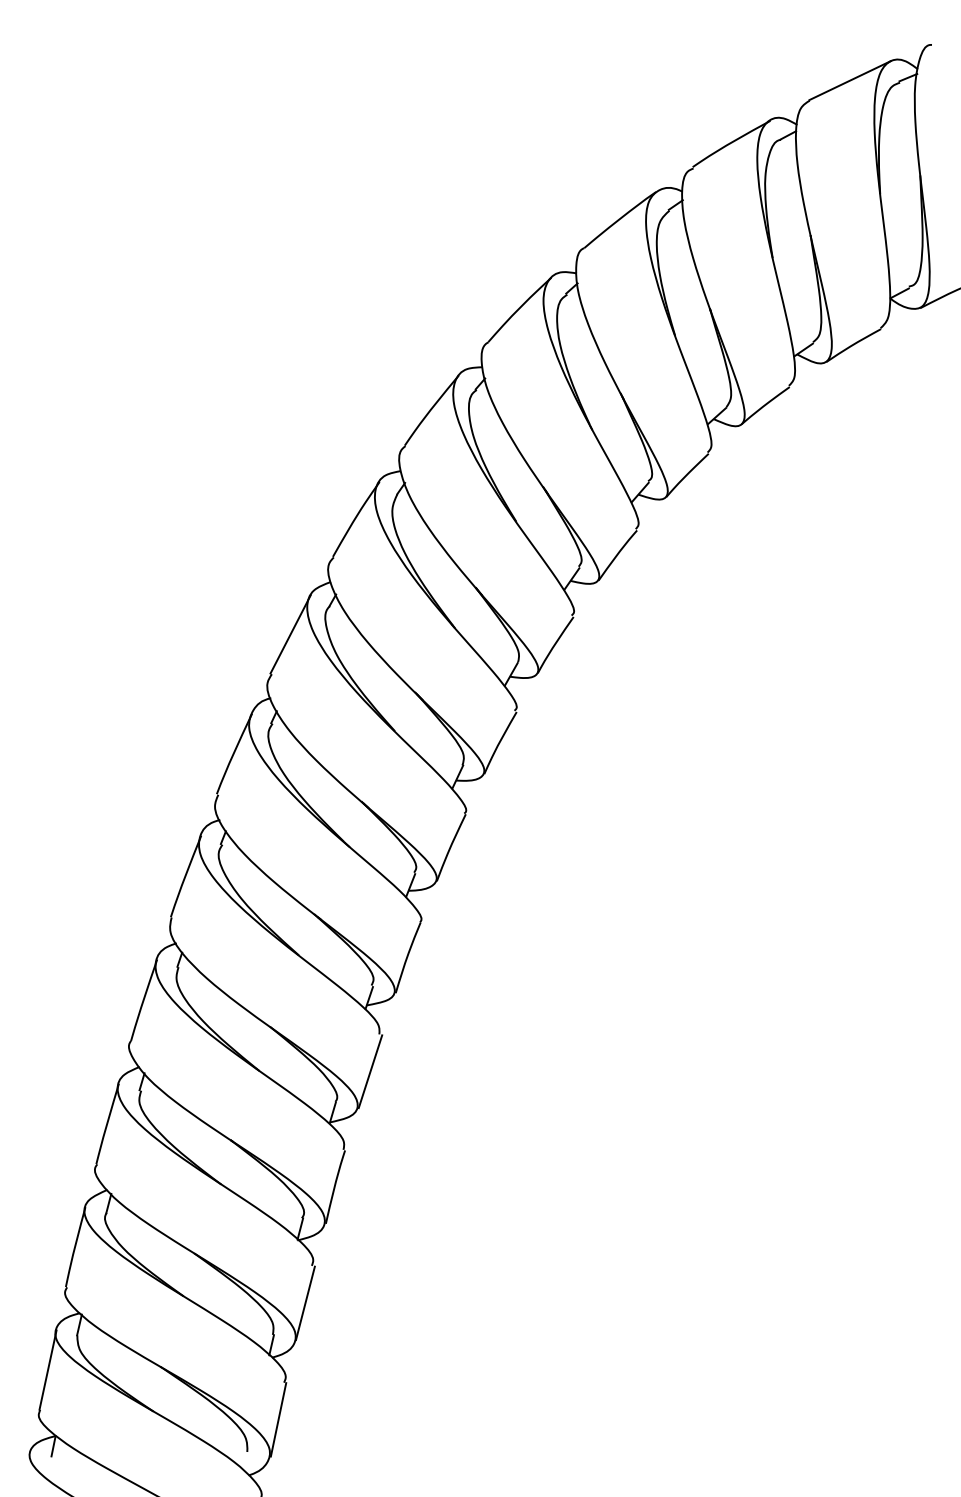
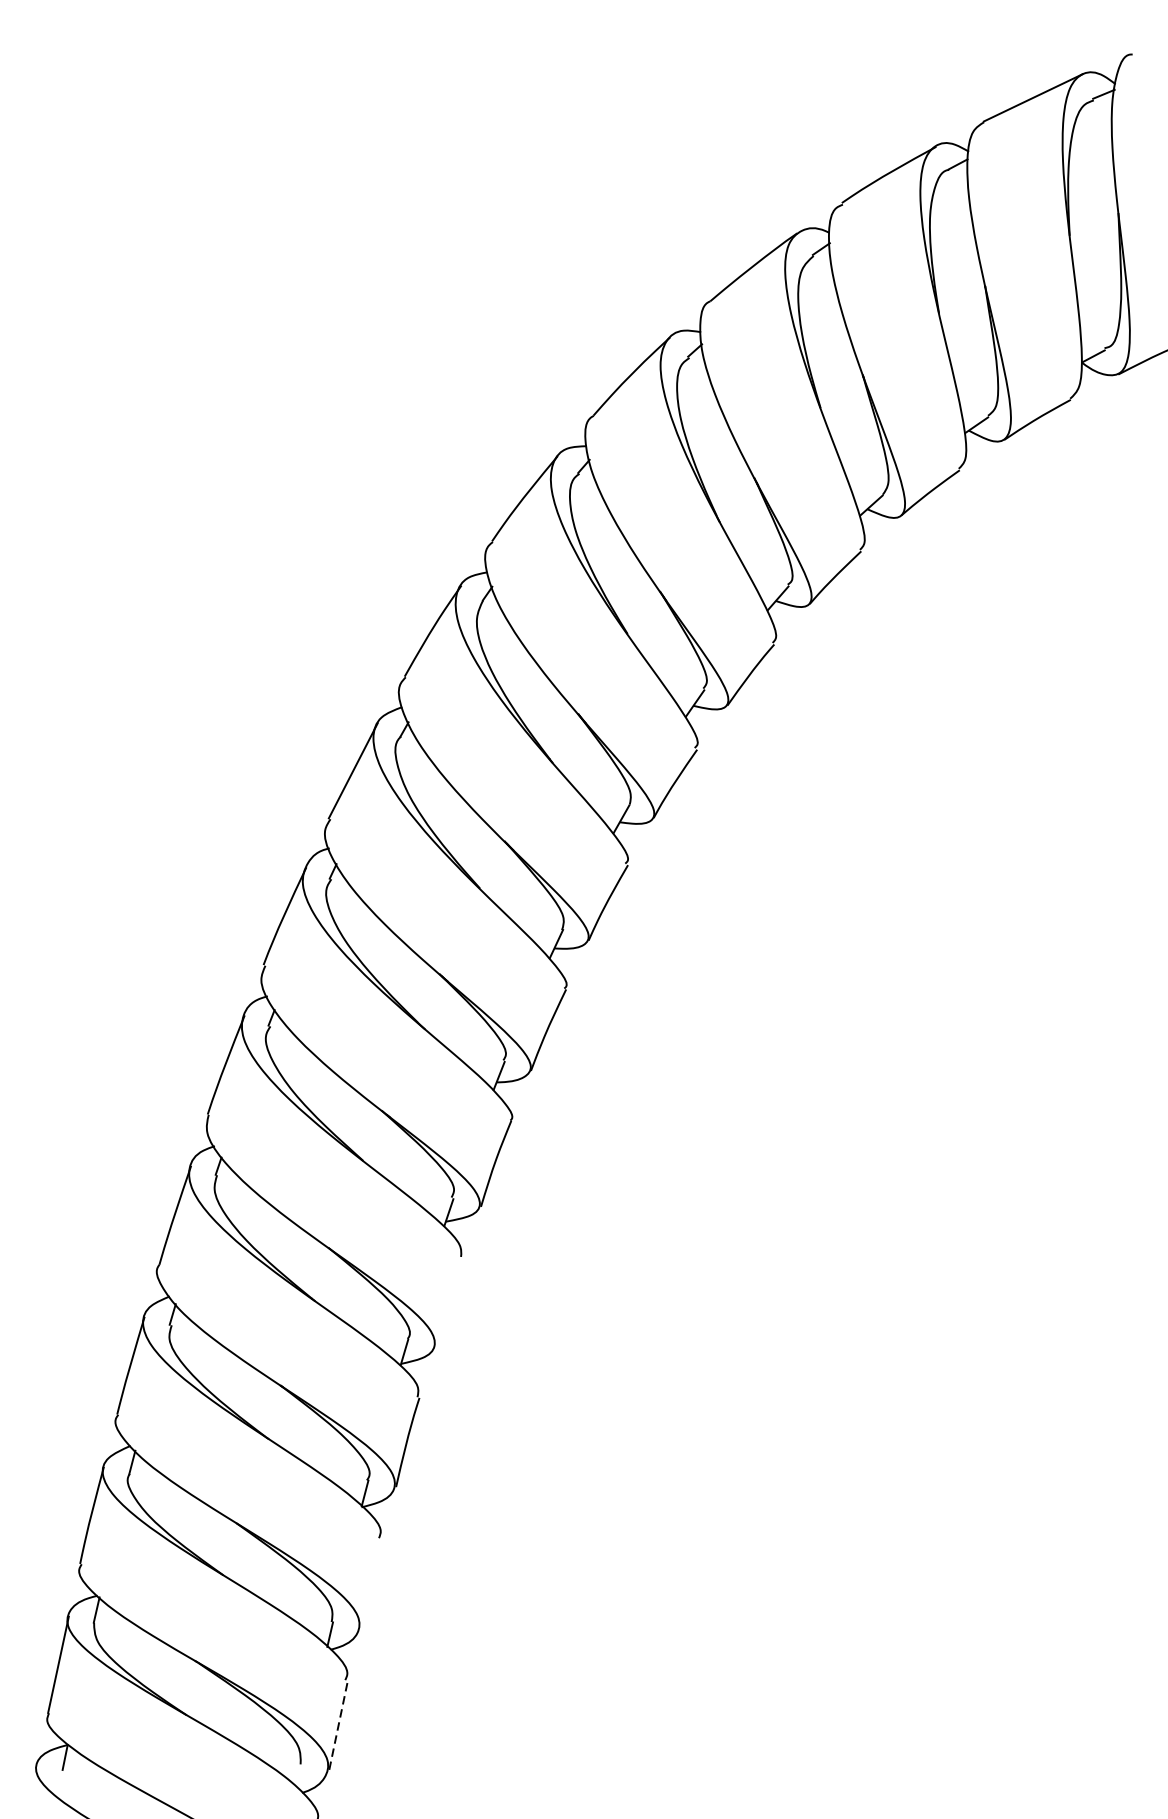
line: (370, 1071) -> (450, 1302), removed
line: (305, 1303) -> (371, 1583), removed
line: (278, 1419) -> (338, 1724), solid -> dashed

